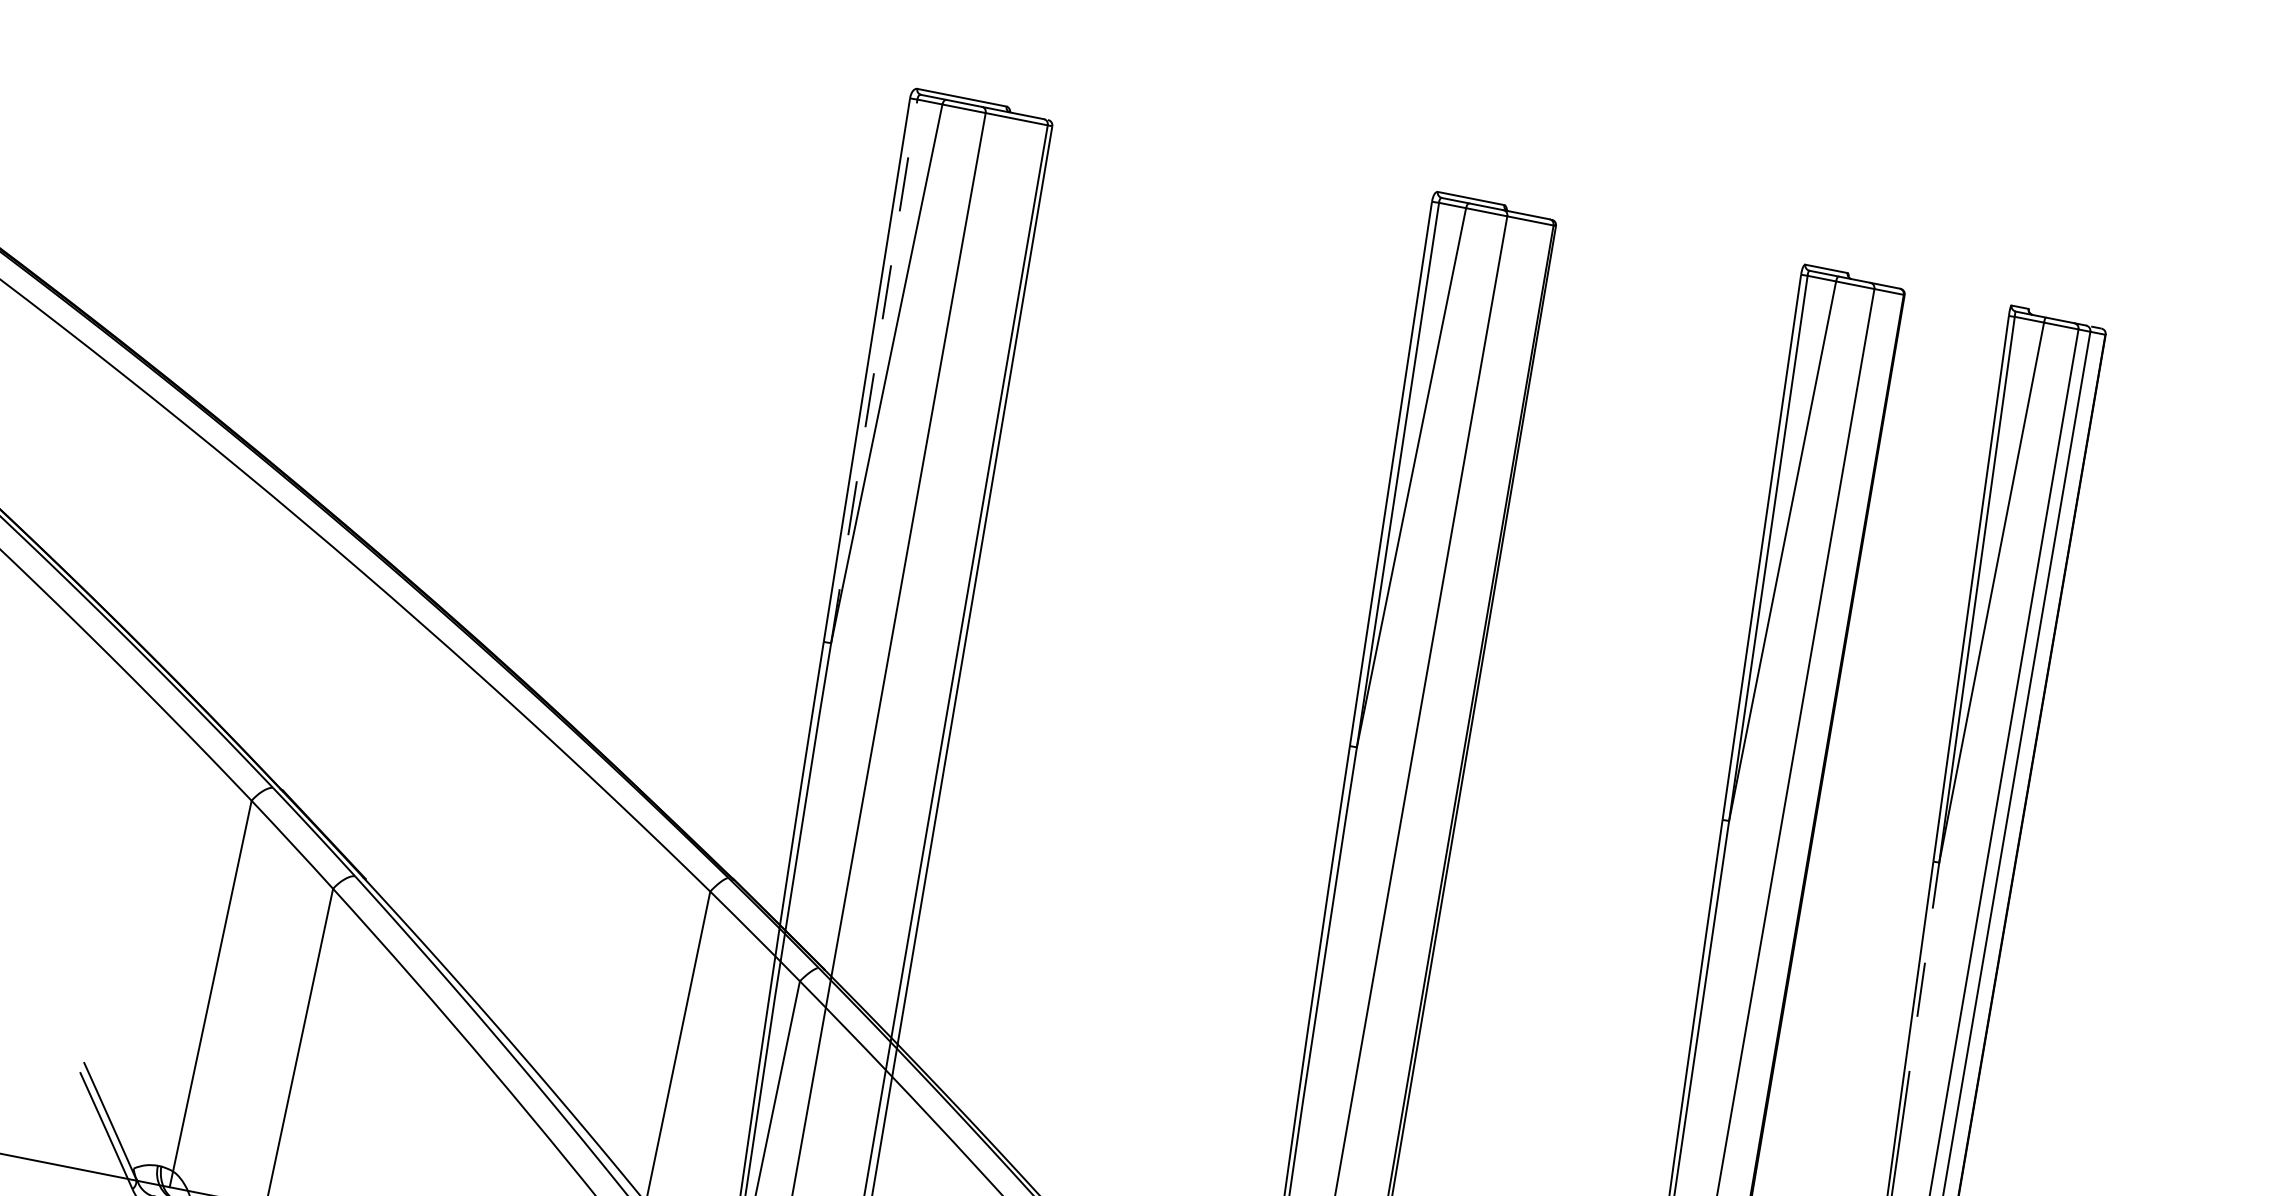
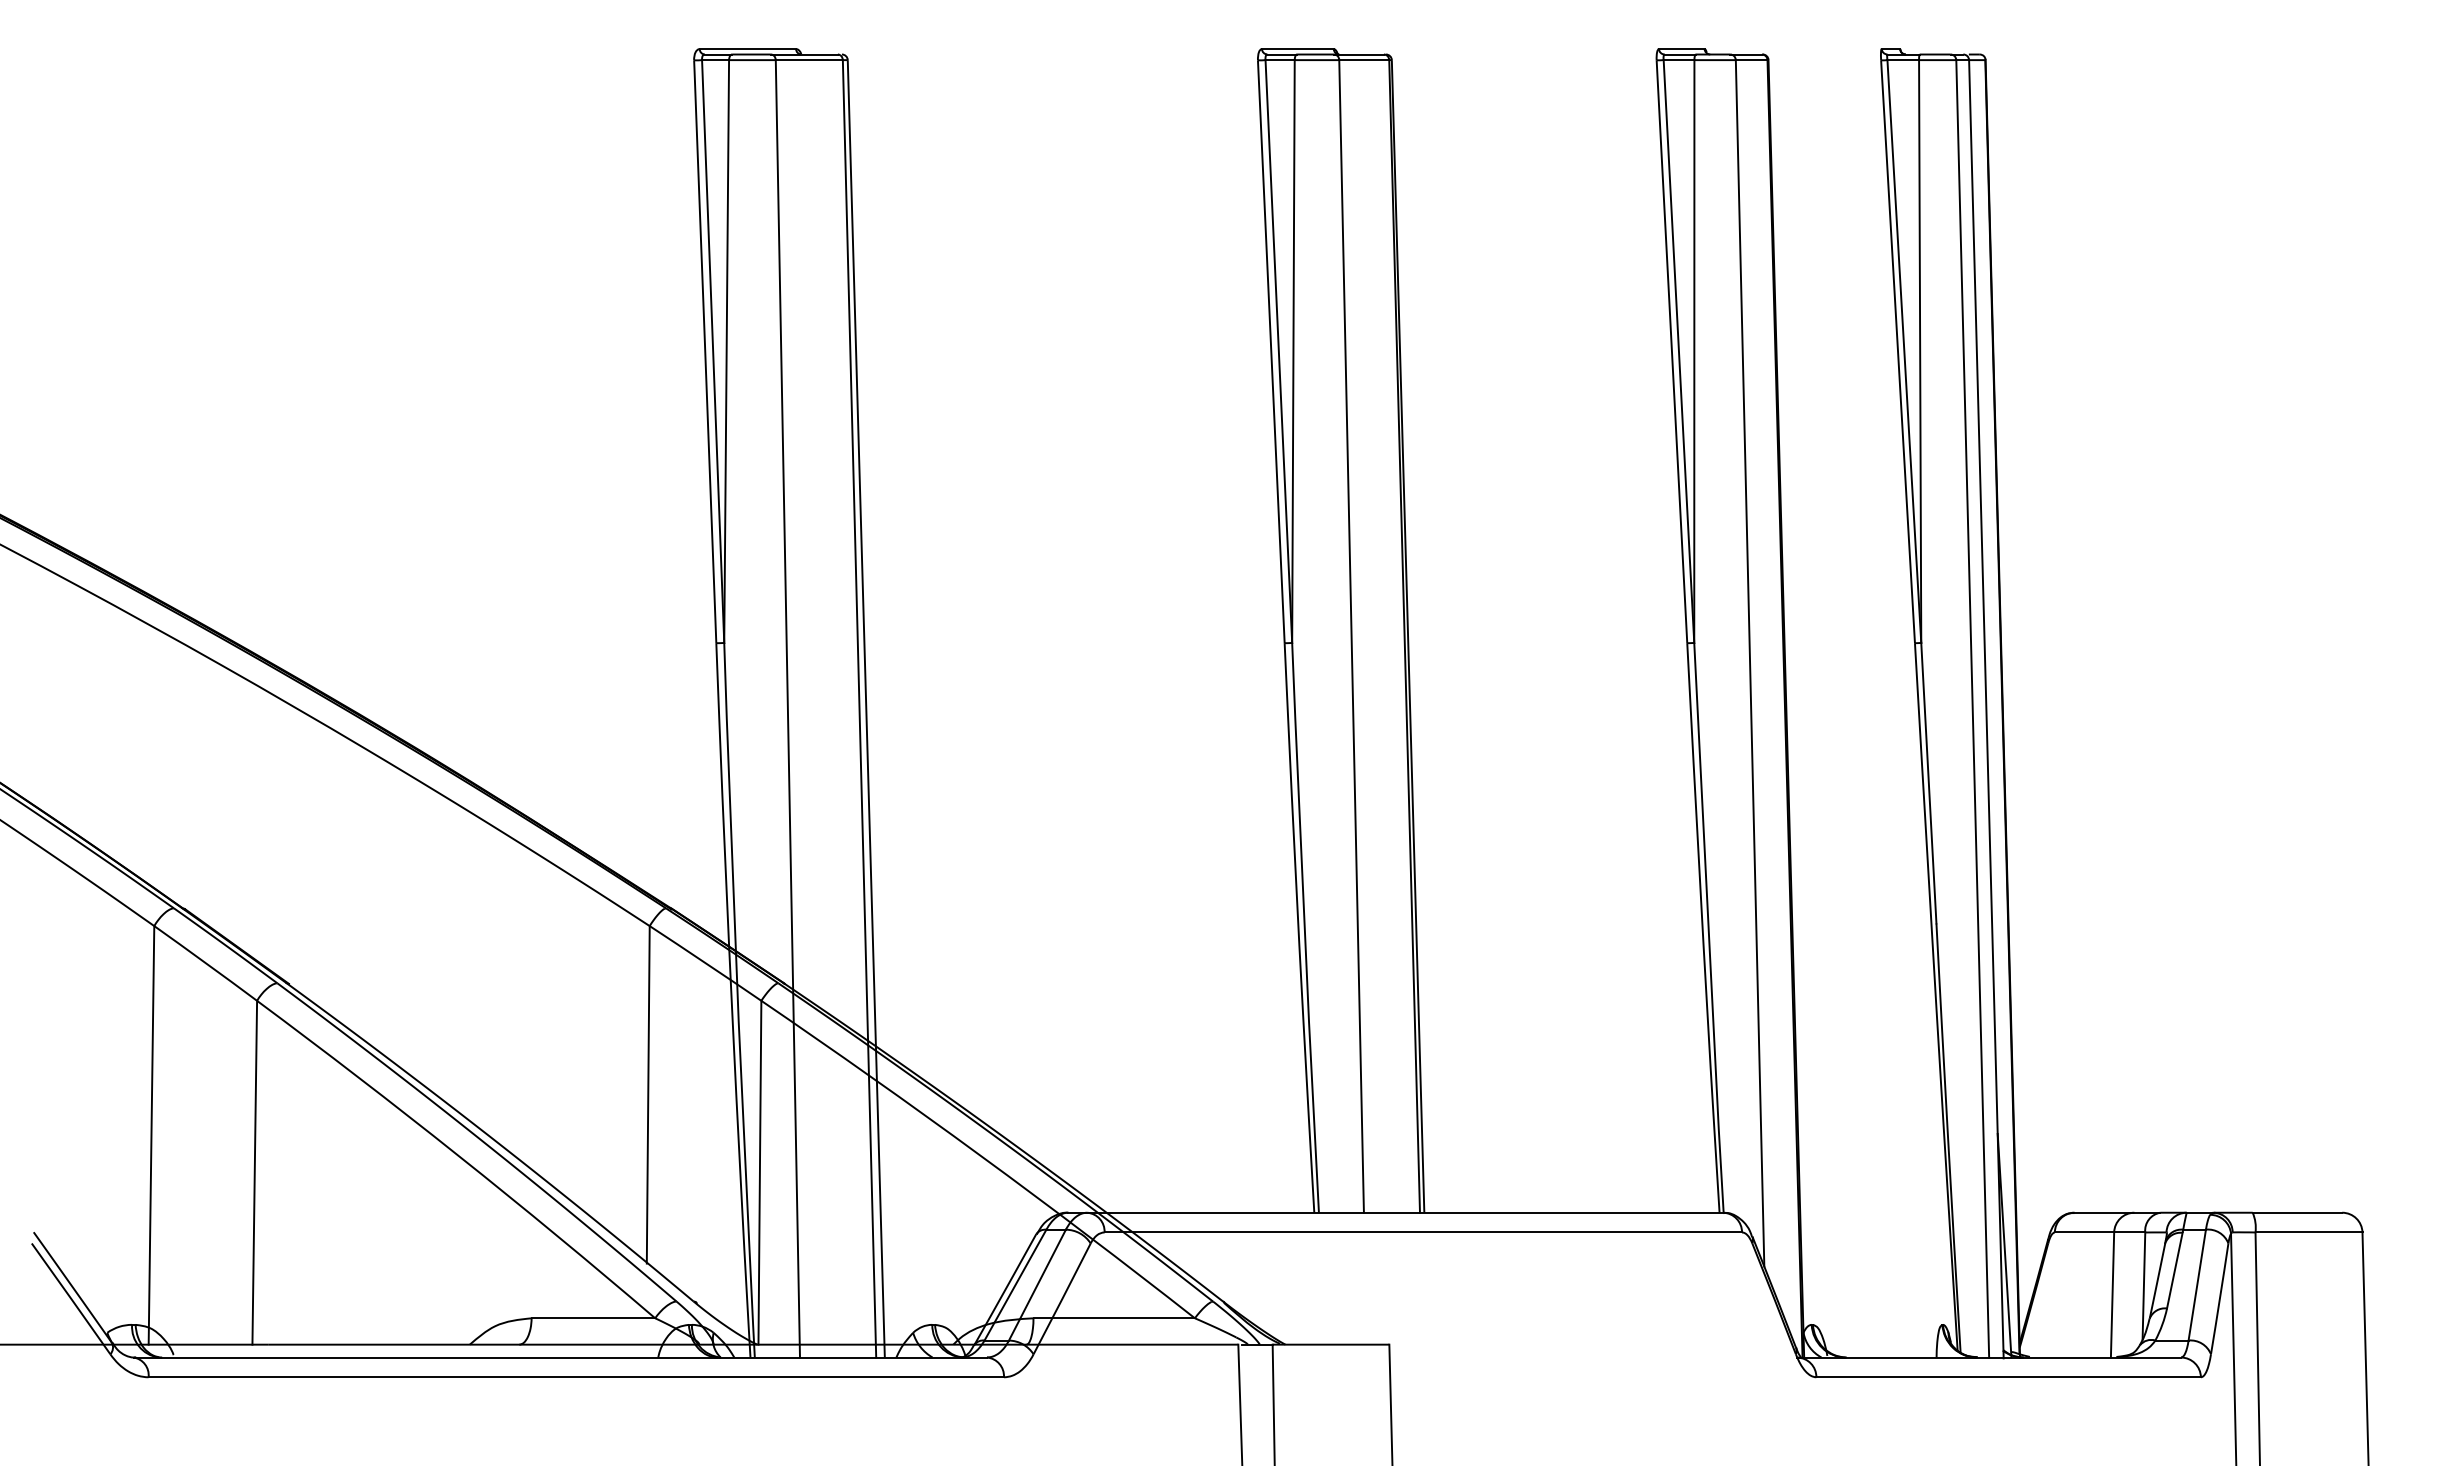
line: (874, 371) -> (713, 351), dashed -> solid
line: (1920, 993) -> (1928, 782), dashed -> solid

